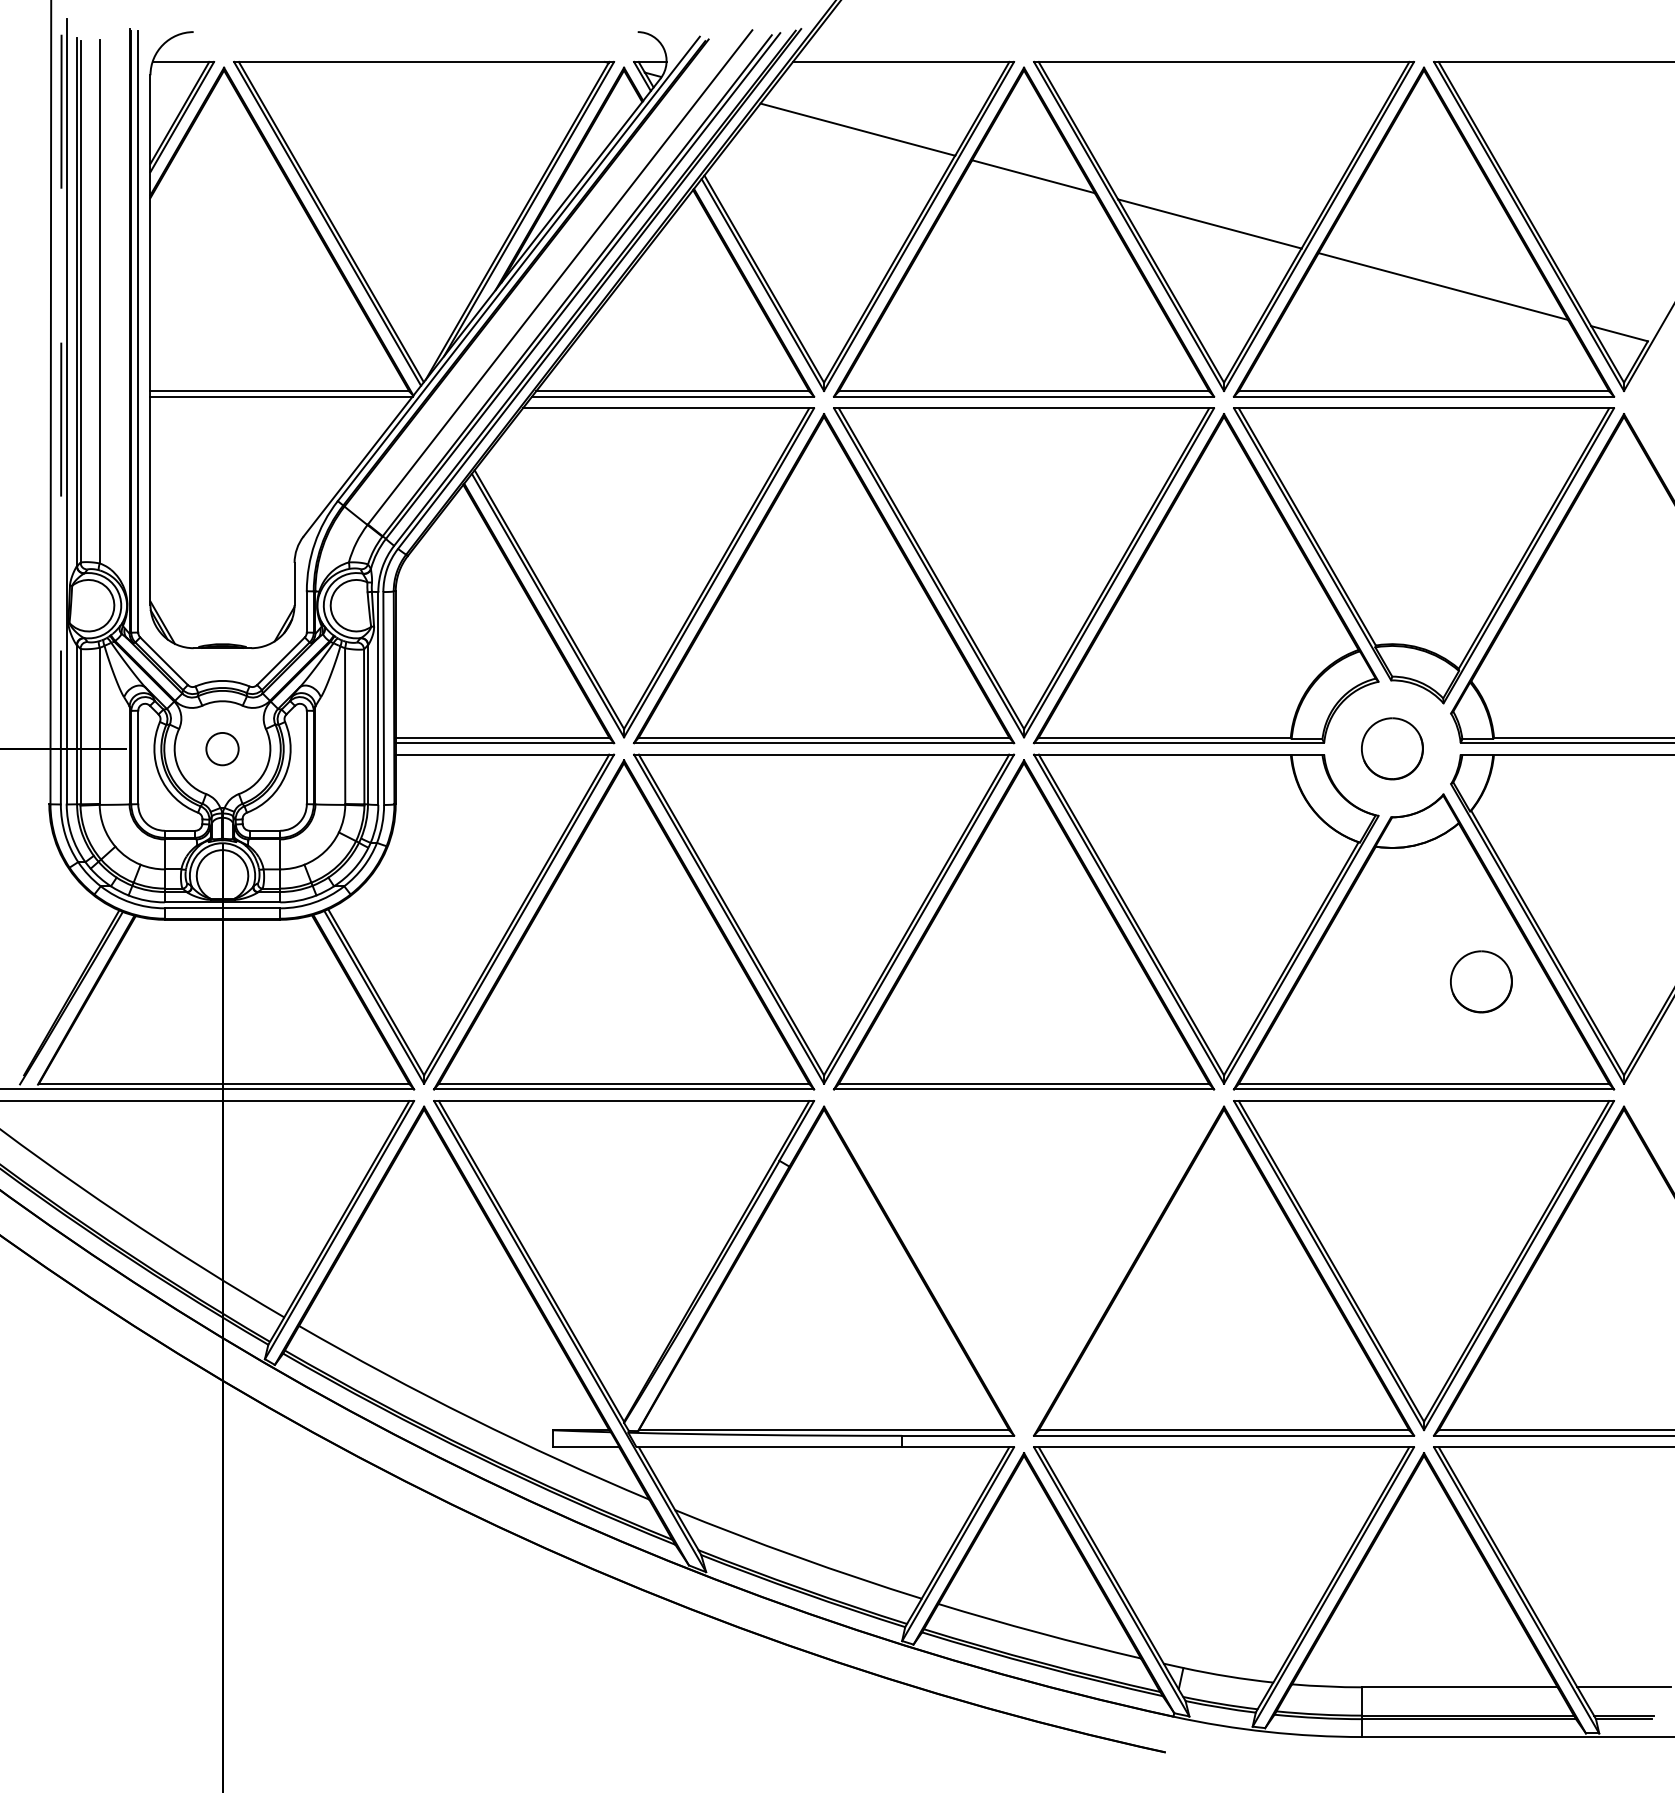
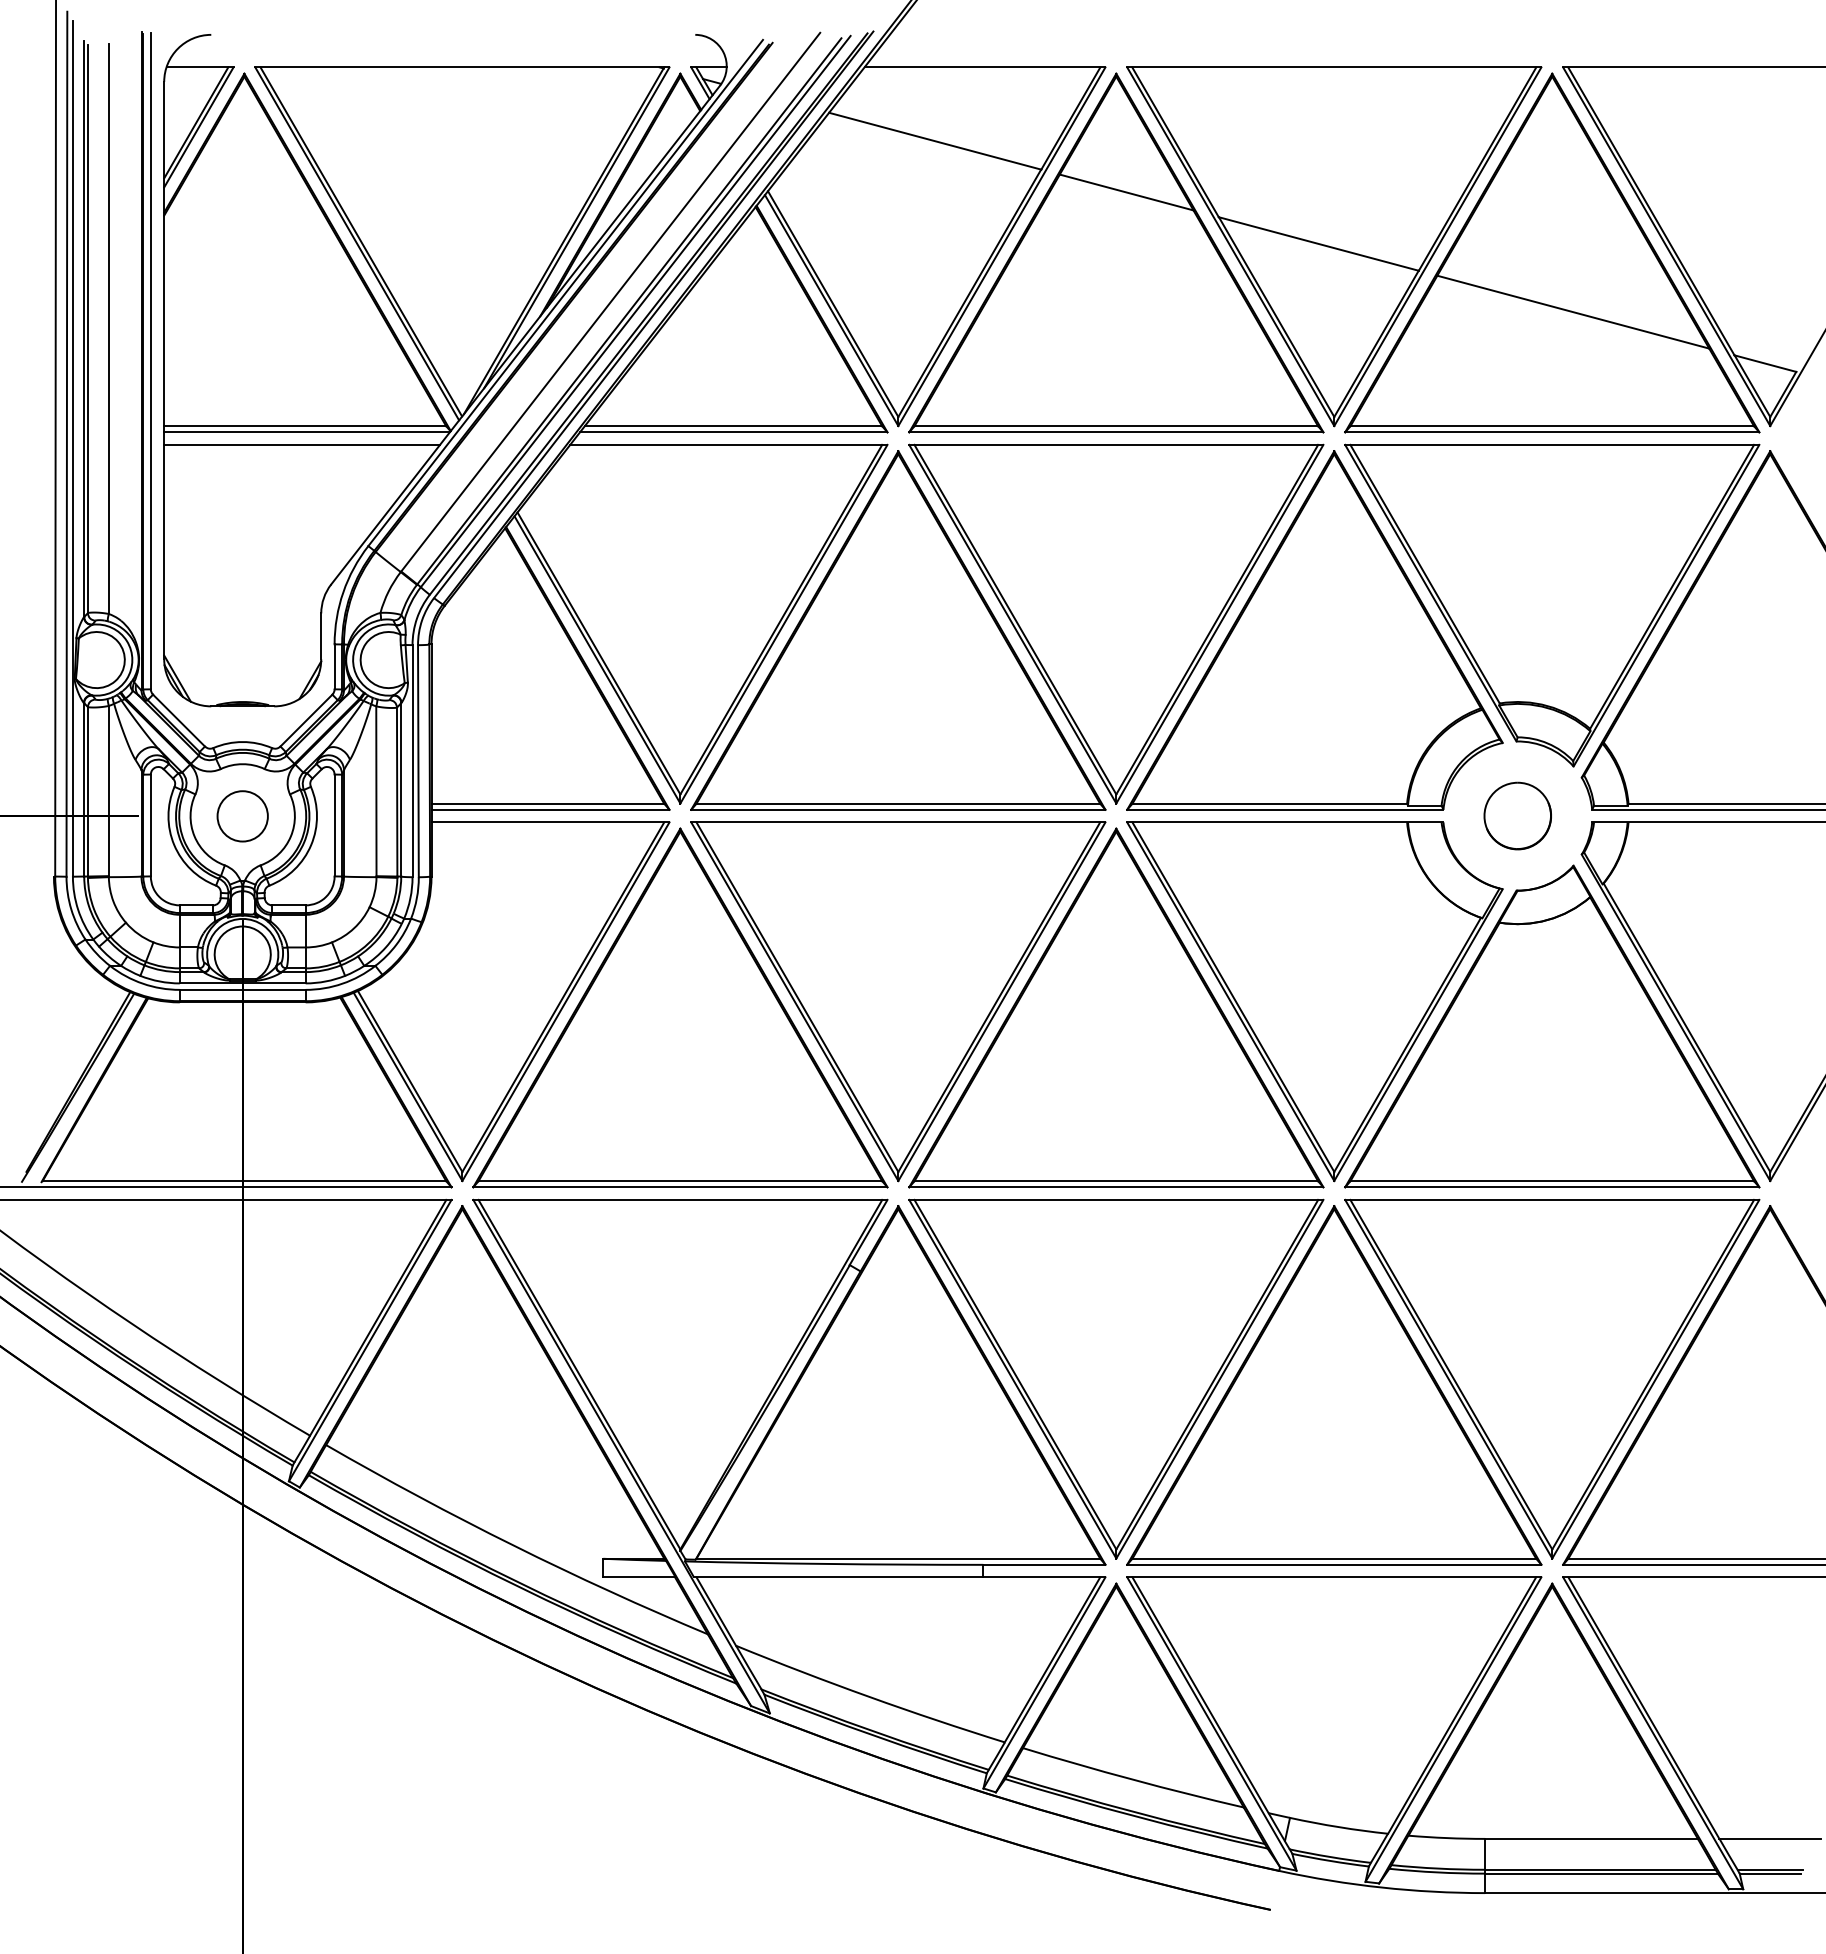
line: (60, 407) -> (66, 444), dashed -> solid
line: (277, 407) -> (302, 444), added
circle: (222, 749) -> (242, 816), size x1.43
part: (1481, 981) -> (1614, 1069), removed
part: (1024, 1264) -> (1116, 1378), added

